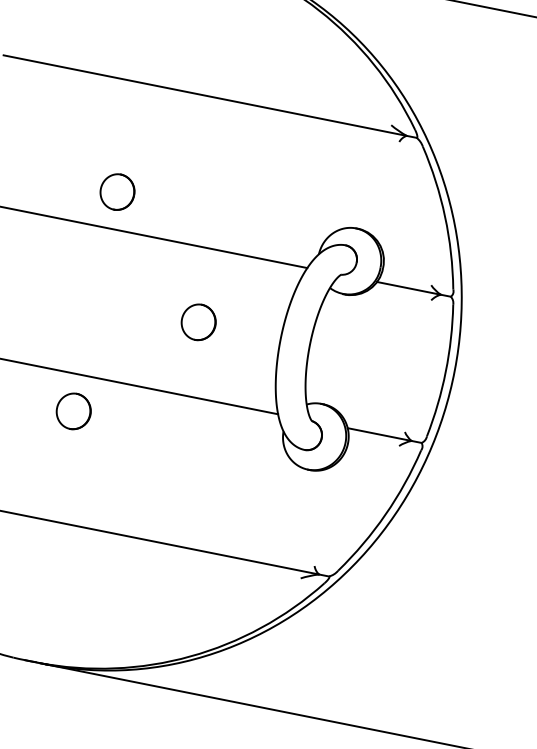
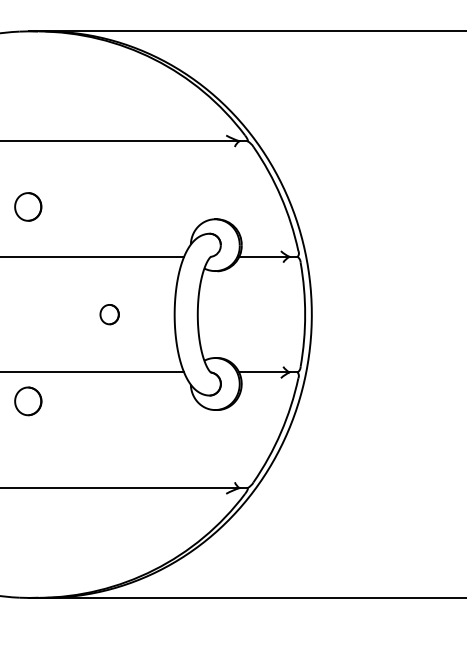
part: (117, 191) -> (28, 206), moved
part: (198, 322) -> (109, 314), size x0.7

